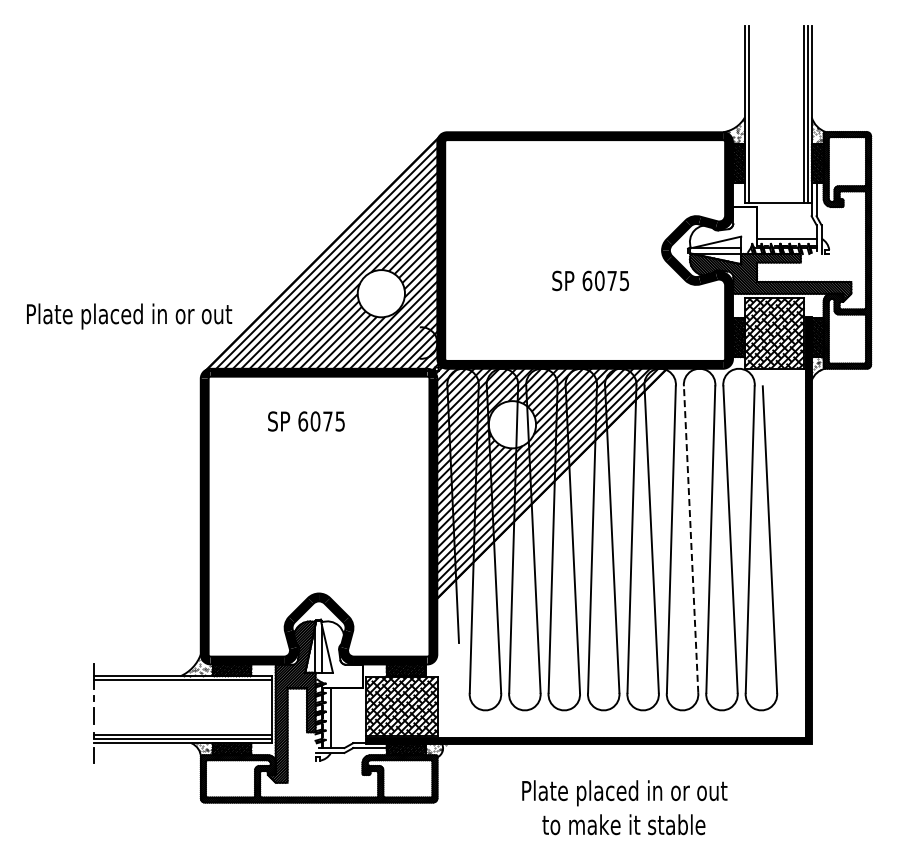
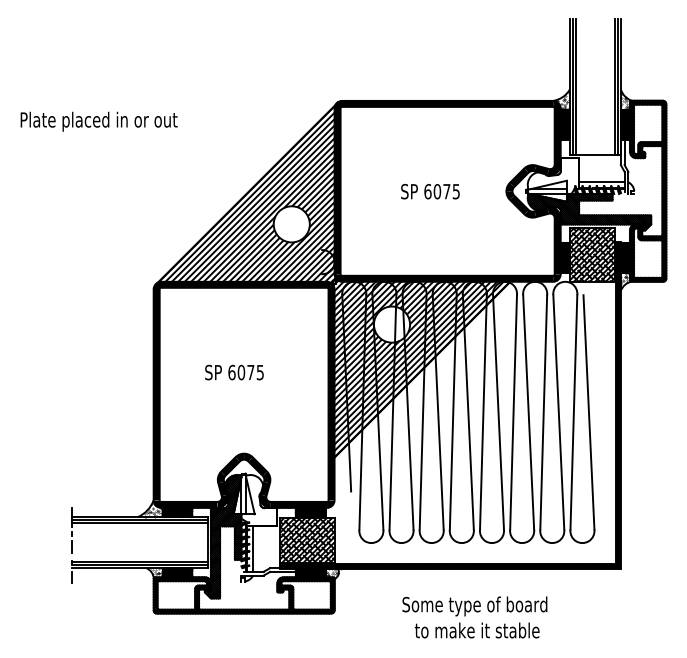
line: (752, 114) -> (575, 87), added
text: (590, 280) -> (430, 191), moved
text: (129, 316) -> (99, 121), moved
text: (306, 421) -> (234, 372), moved
line: (691, 539) -> (528, 412), dashed -> solid
line: (182, 684) -> (139, 523), added
text: (624, 793) -> (477, 606), Plate placed in or out -> Some type of board

